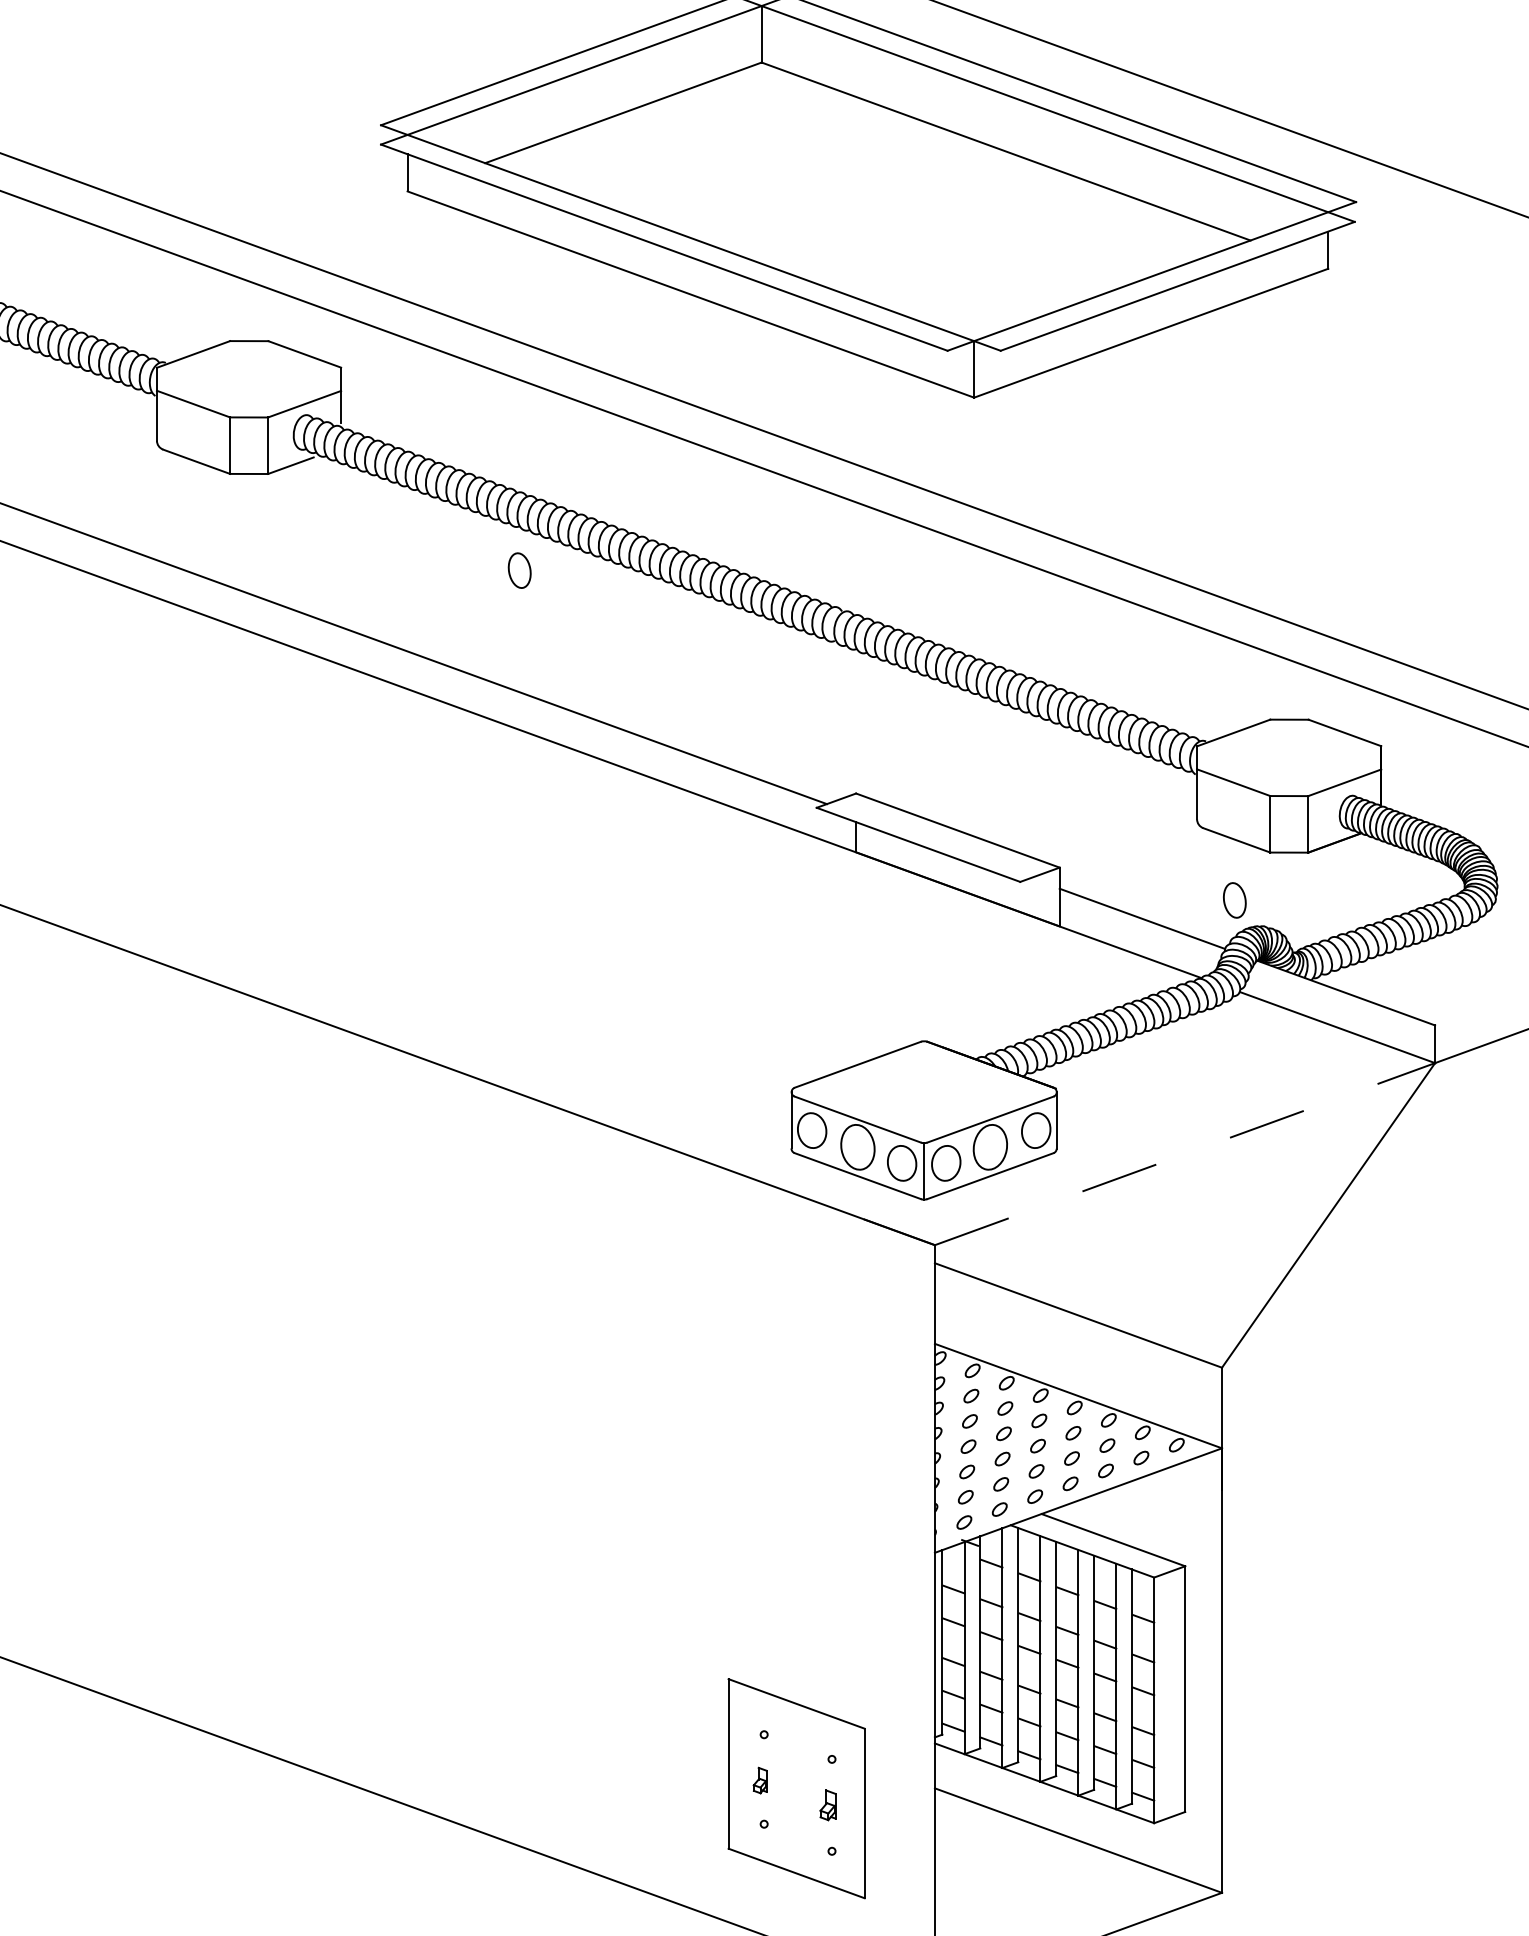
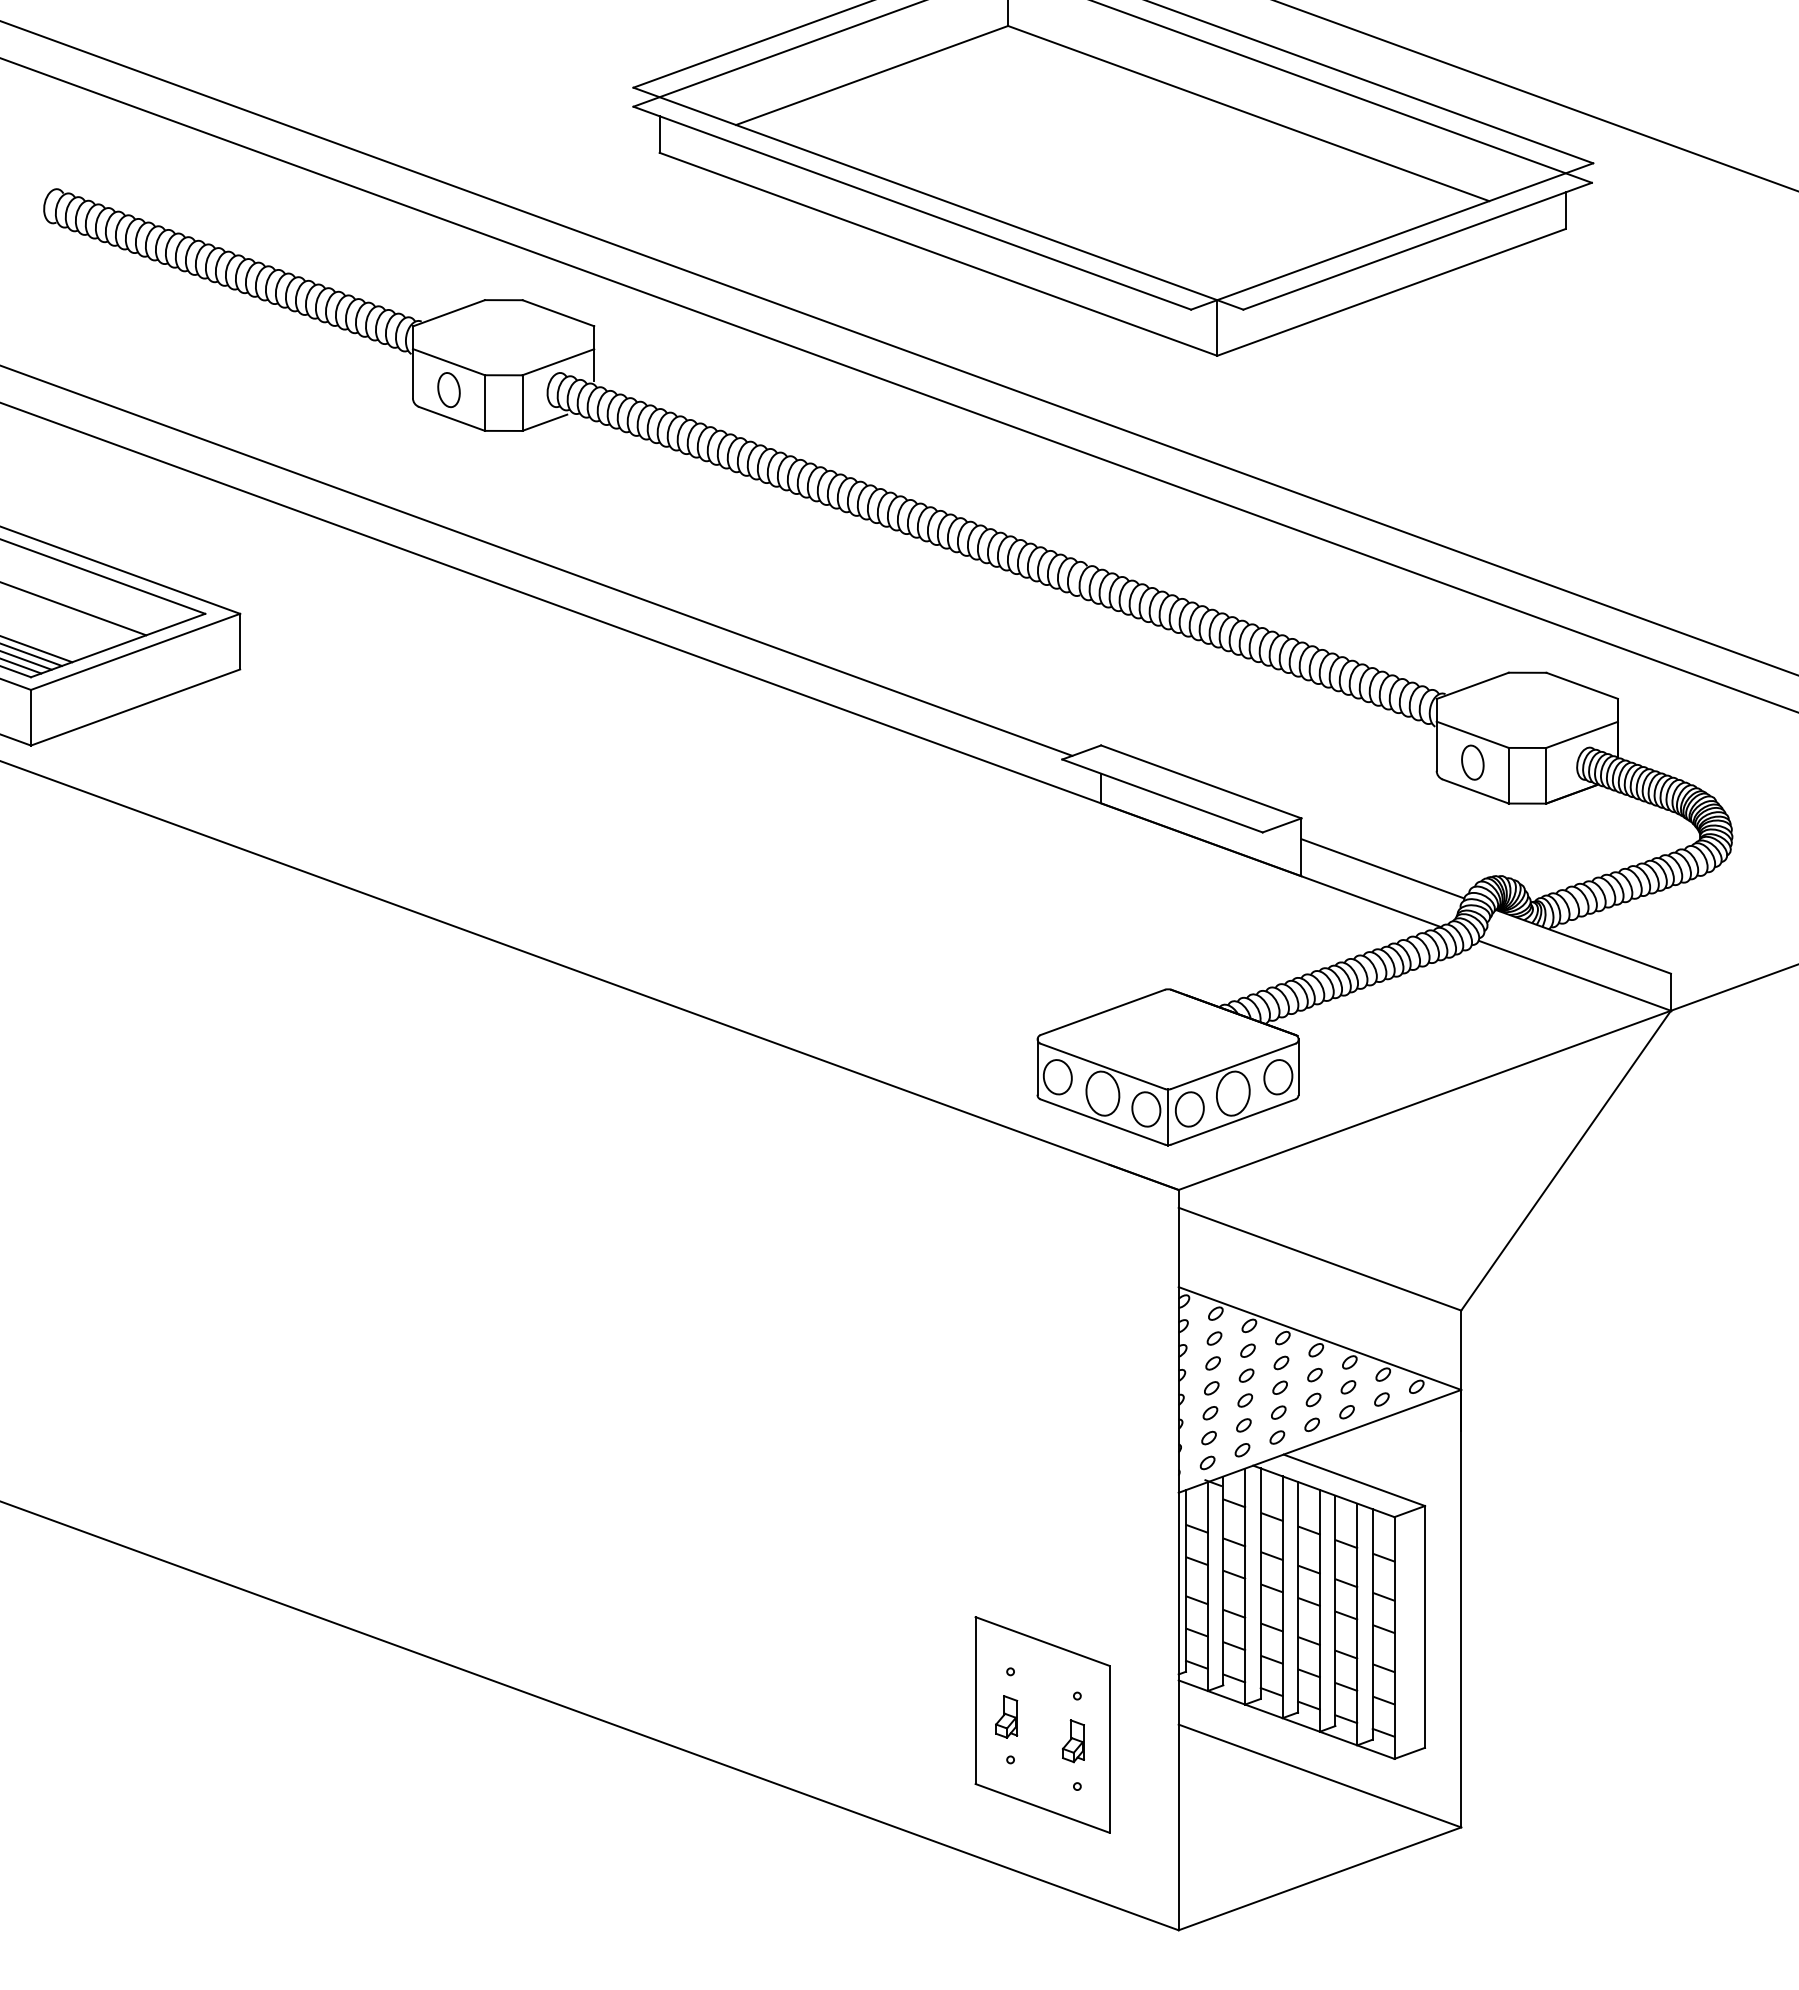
part: (519, 570) -> (448, 389), moved
part: (1234, 900) -> (1472, 762), moved
line: (1184, 1154) -> (1424, 1100), dashed -> solid
part: (759, 1780) -> (1006, 1716), size x1.67
part: (828, 1805) -> (1073, 1741), size x1.43

